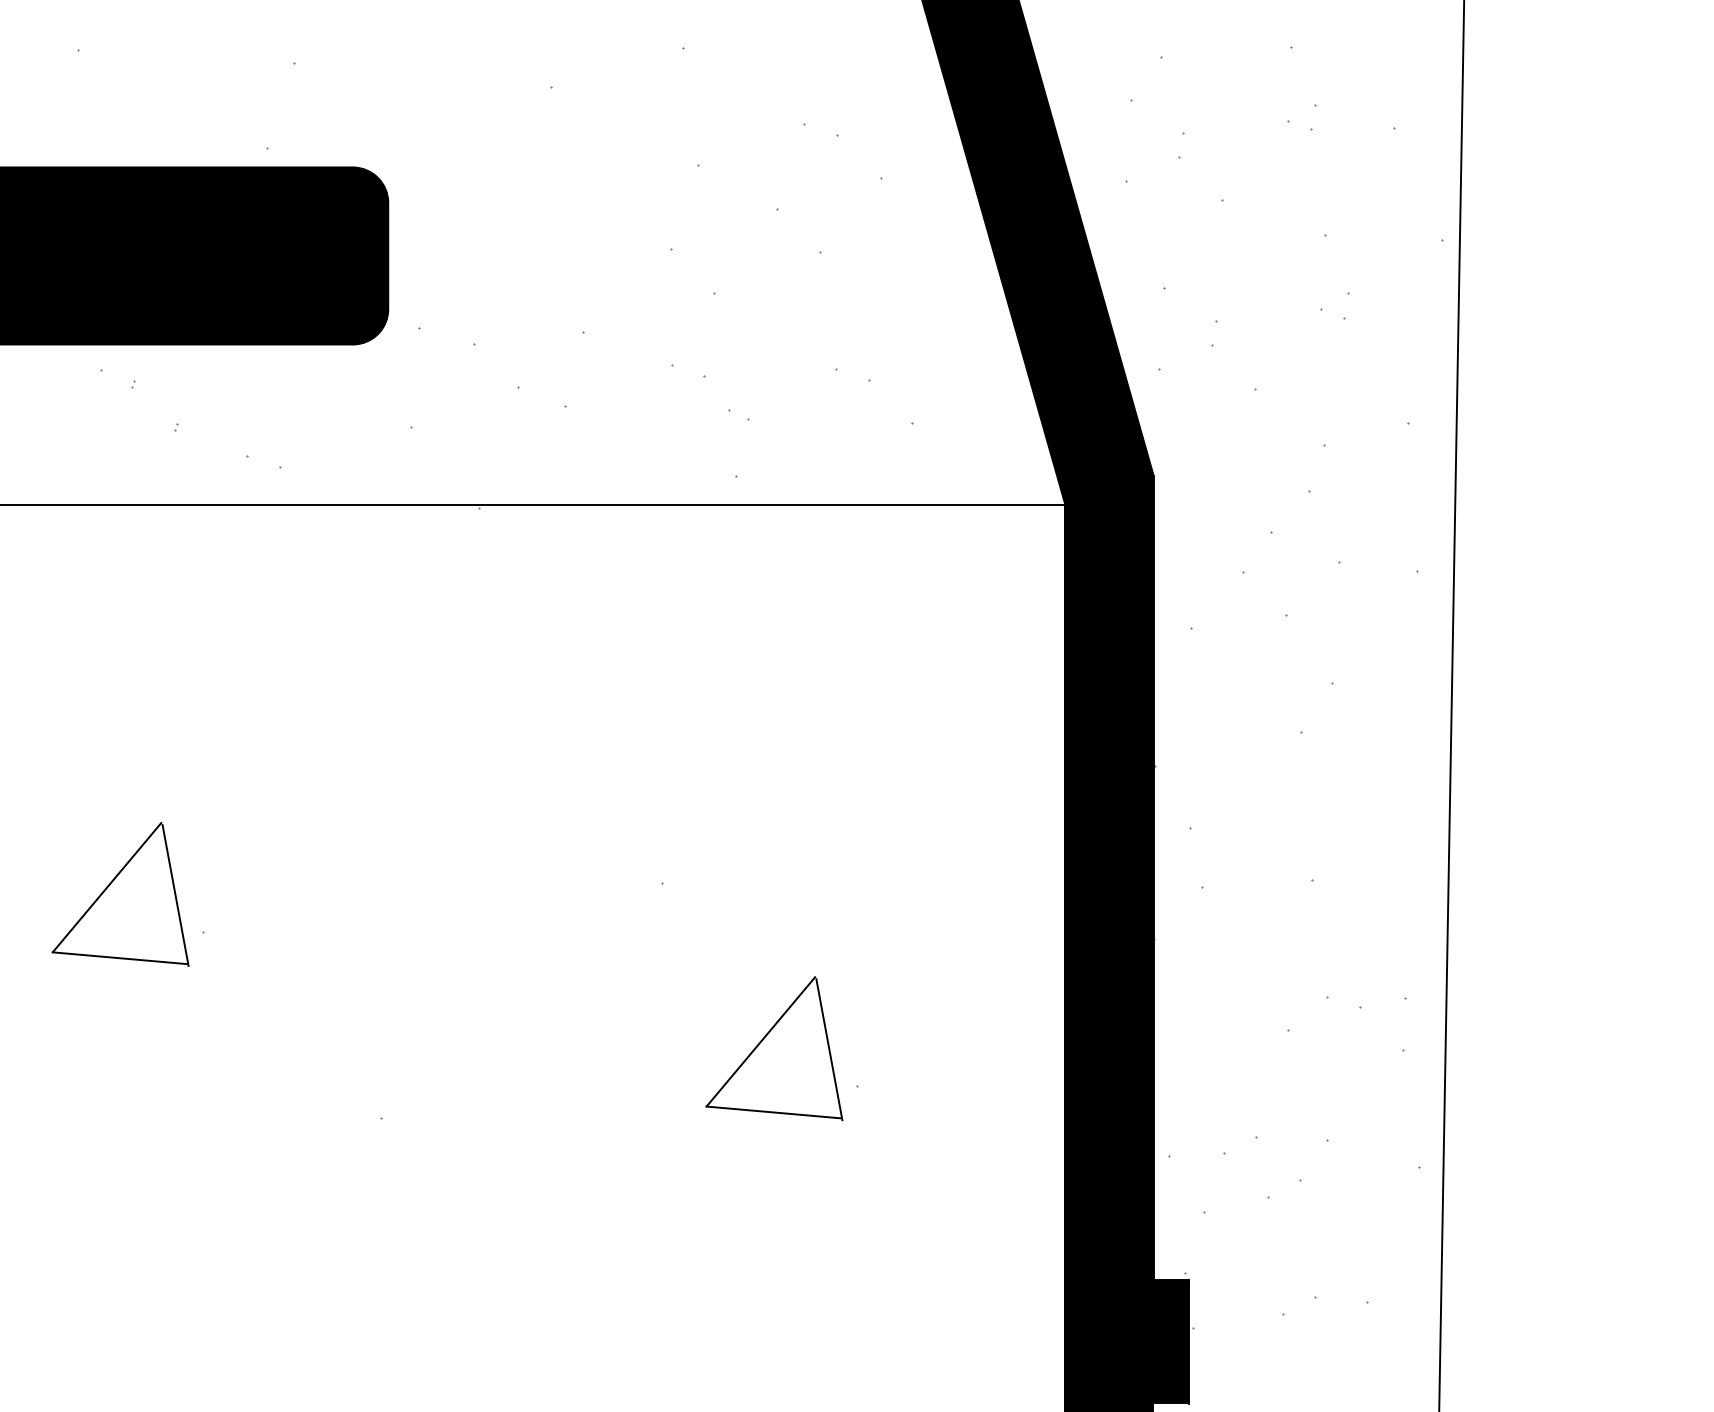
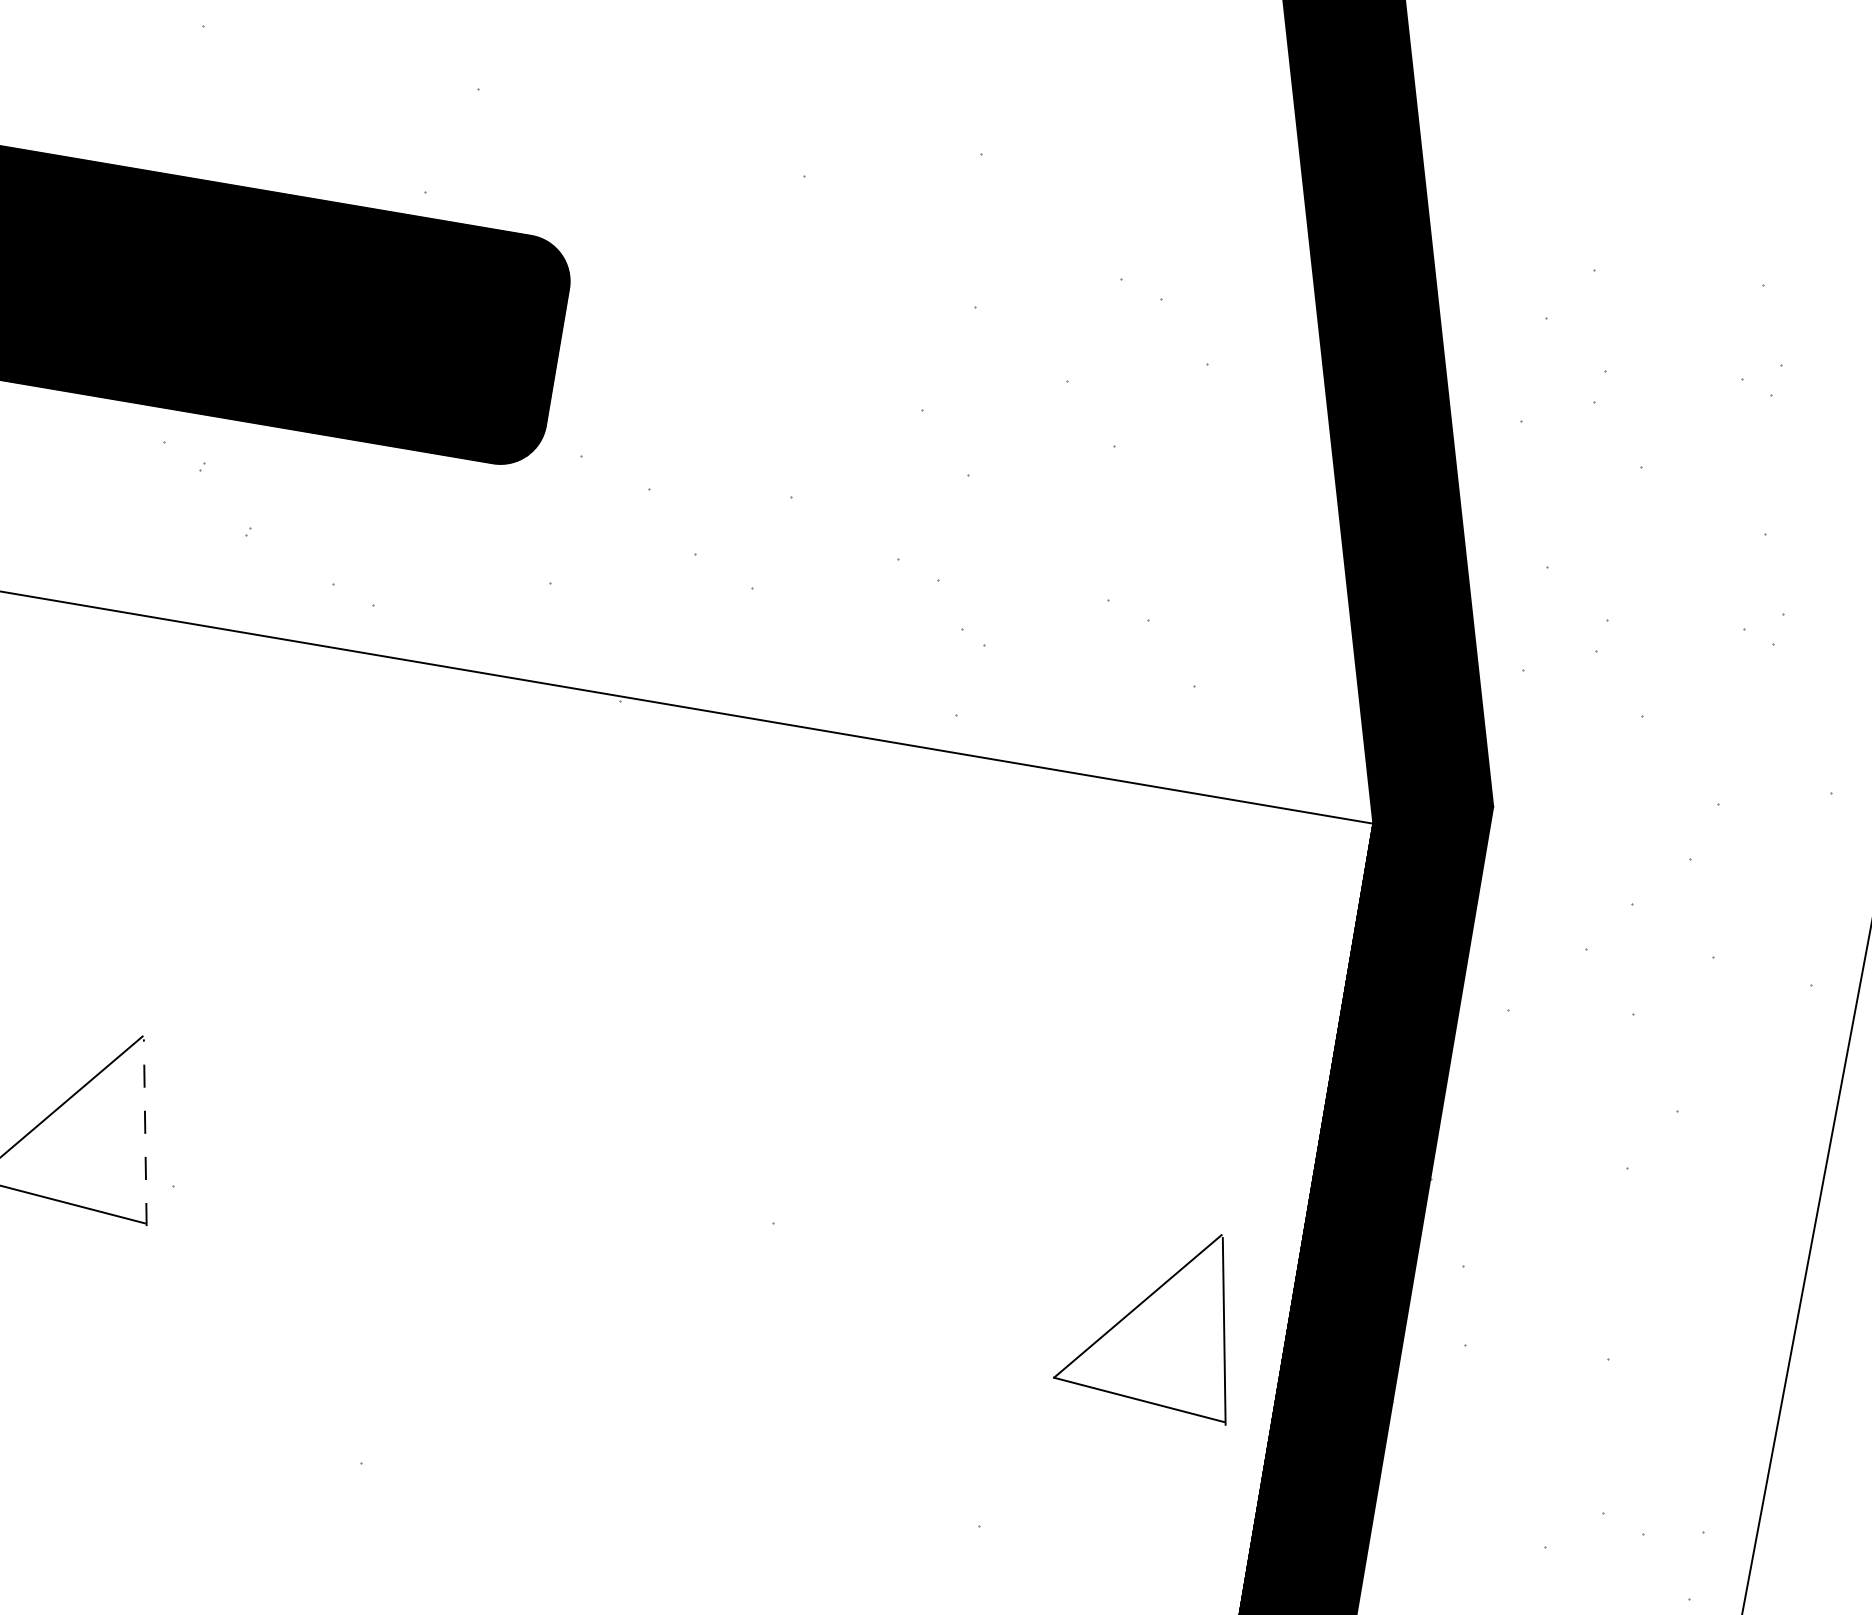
line: (175, 895) -> (145, 1132), solid -> dashed
part: (774, 1048) -> (1153, 1317), moved

